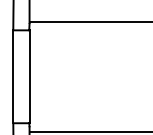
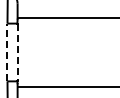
line: (13, 76) -> (7, 52), solid -> dashed
line: (29, 76) -> (17, 52), solid -> dashed

